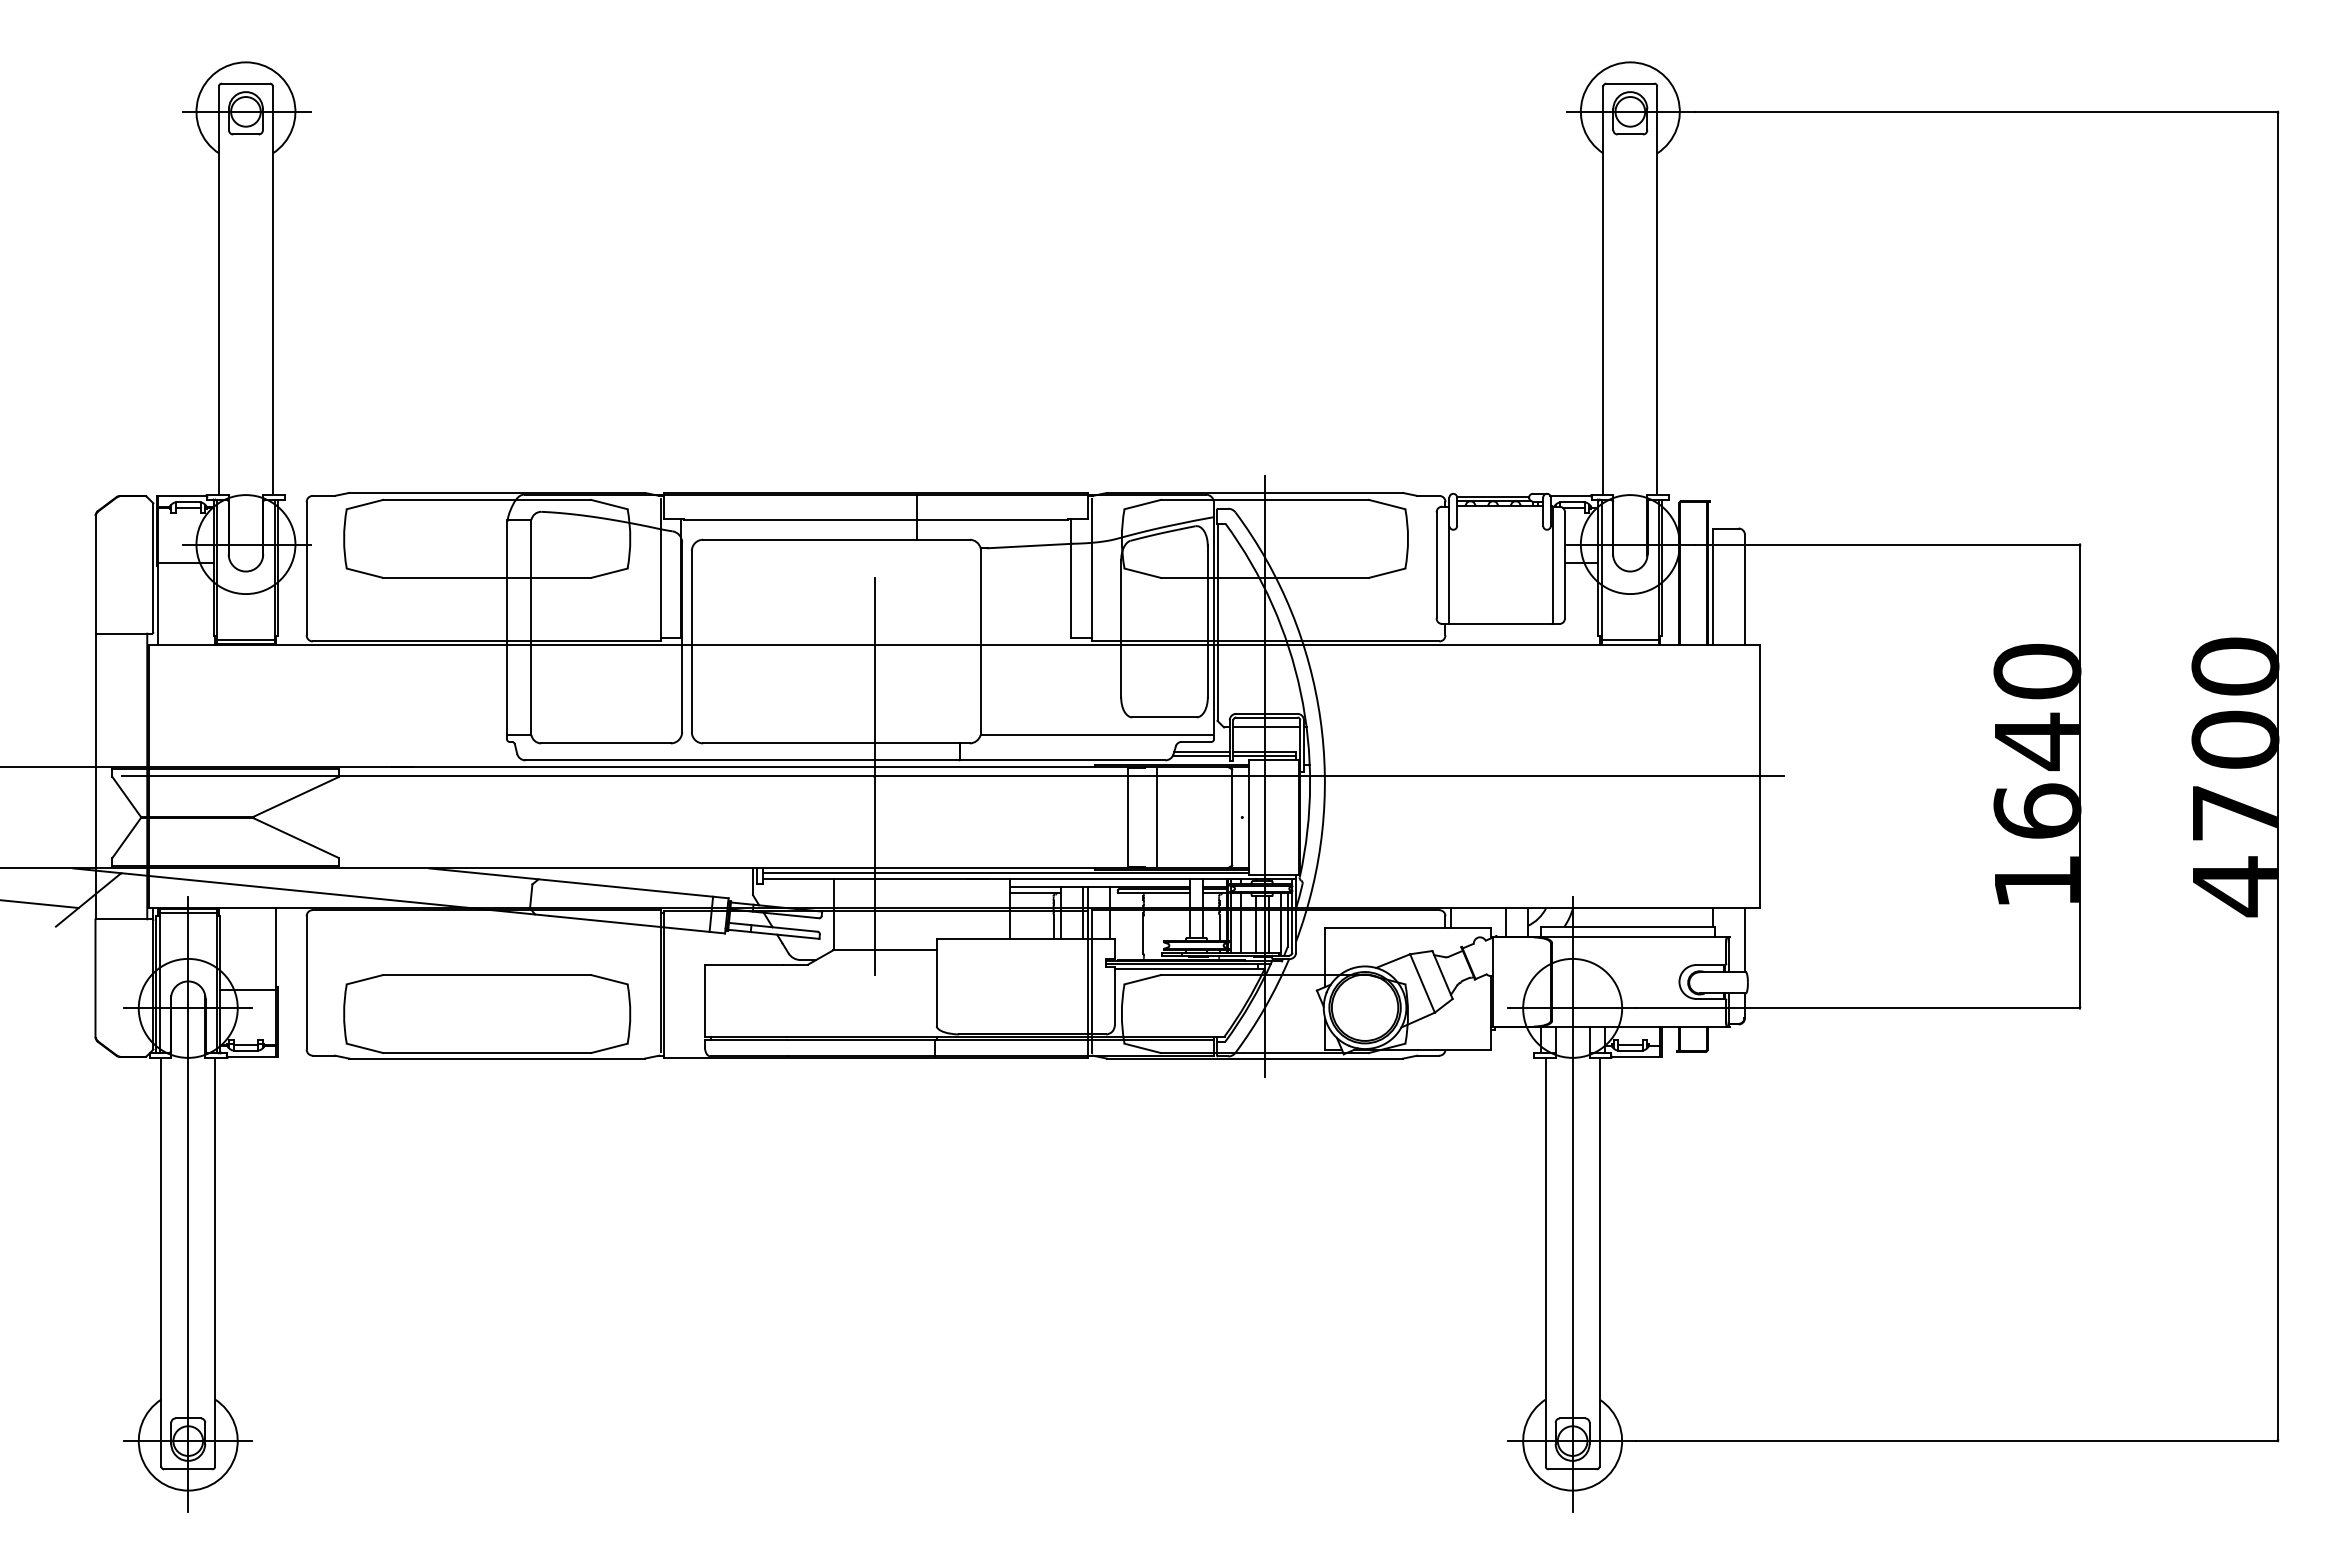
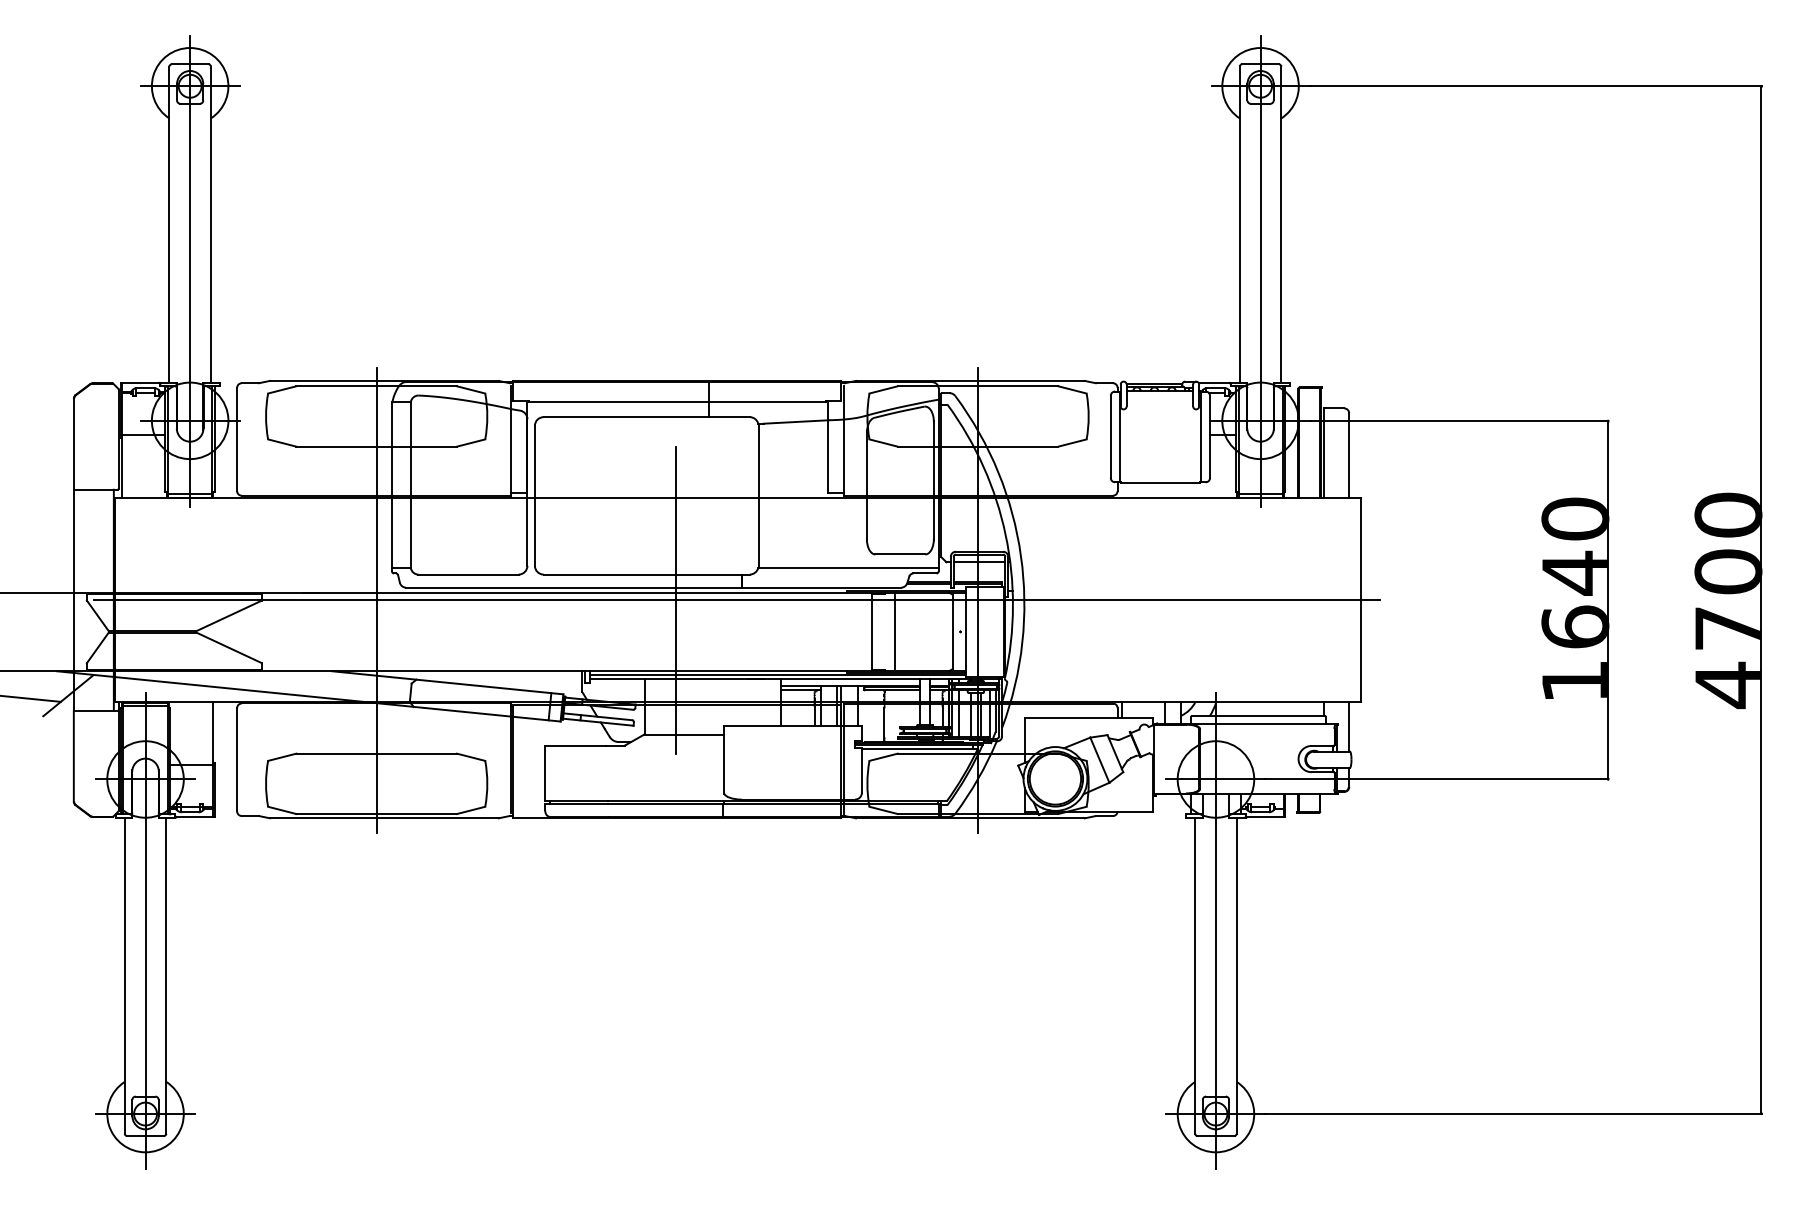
line: (245, 351) -> (189, 271), added
line: (1630, 351) -> (1260, 271), added
line: (487, 776) -> (376, 600), added

